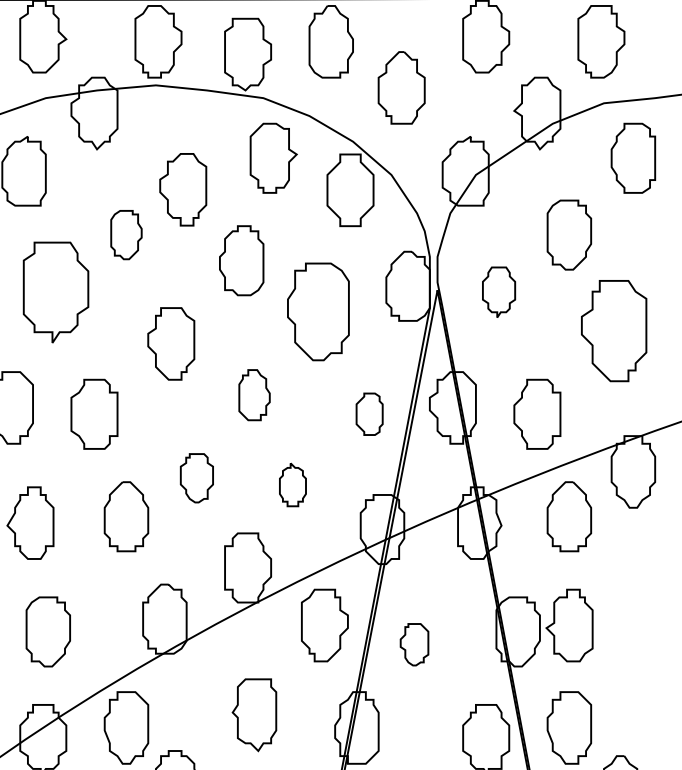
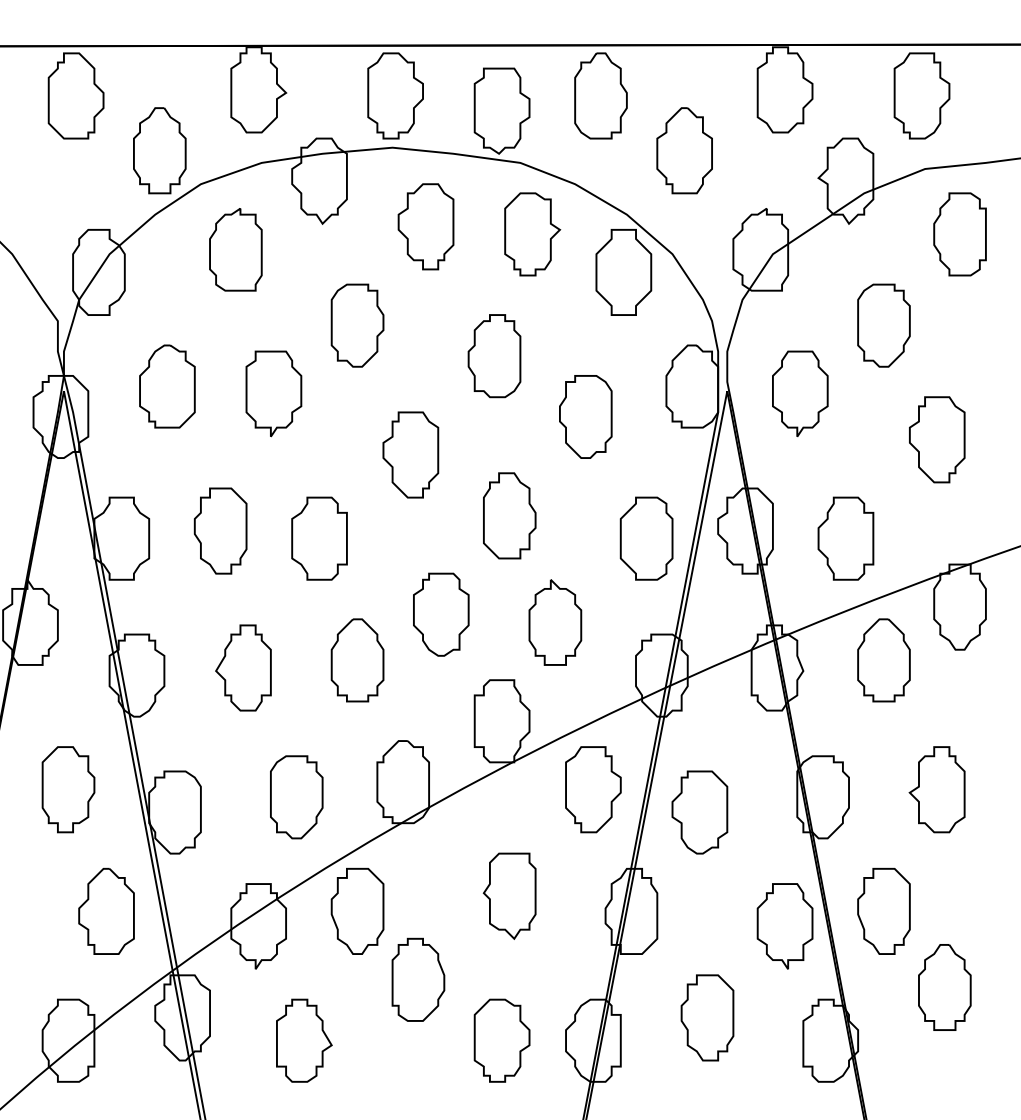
part: (182, 189) -> (425, 226), moved
part: (126, 234) -> (357, 325), size x1.43
part: (55, 292) -> (273, 393), size x0.71
part: (499, 292) -> (800, 393), size x1.43
part: (318, 311) -> (585, 416), size x0.71
part: (614, 330) -> (937, 439), size x0.71
part: (254, 394) -> (509, 515), size x1.43
part: (369, 414) -> (646, 538), size x1.67
part: (197, 478) -> (441, 614), size x1.43
part: (293, 484) -> (555, 622), size x1.67
part: (568, 625) -> (936, 789), moved
part: (48, 632) -> (296, 797), moved
part: (414, 644) -> (699, 812), size x1.67

